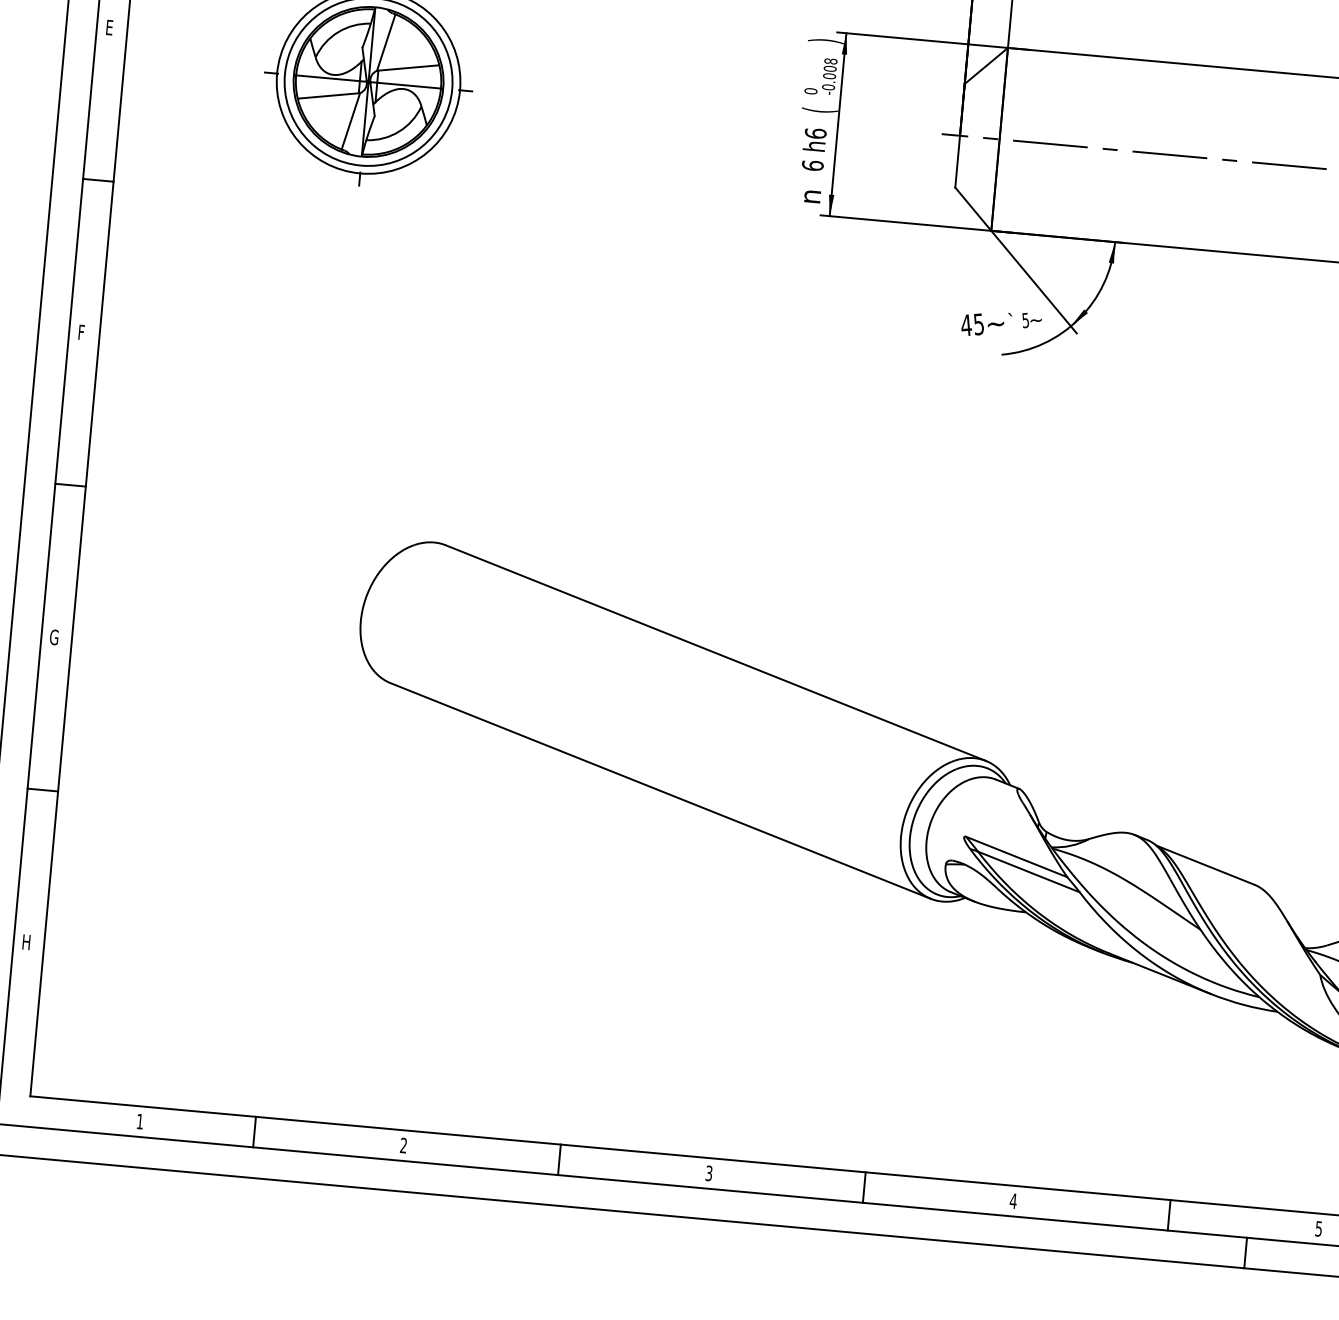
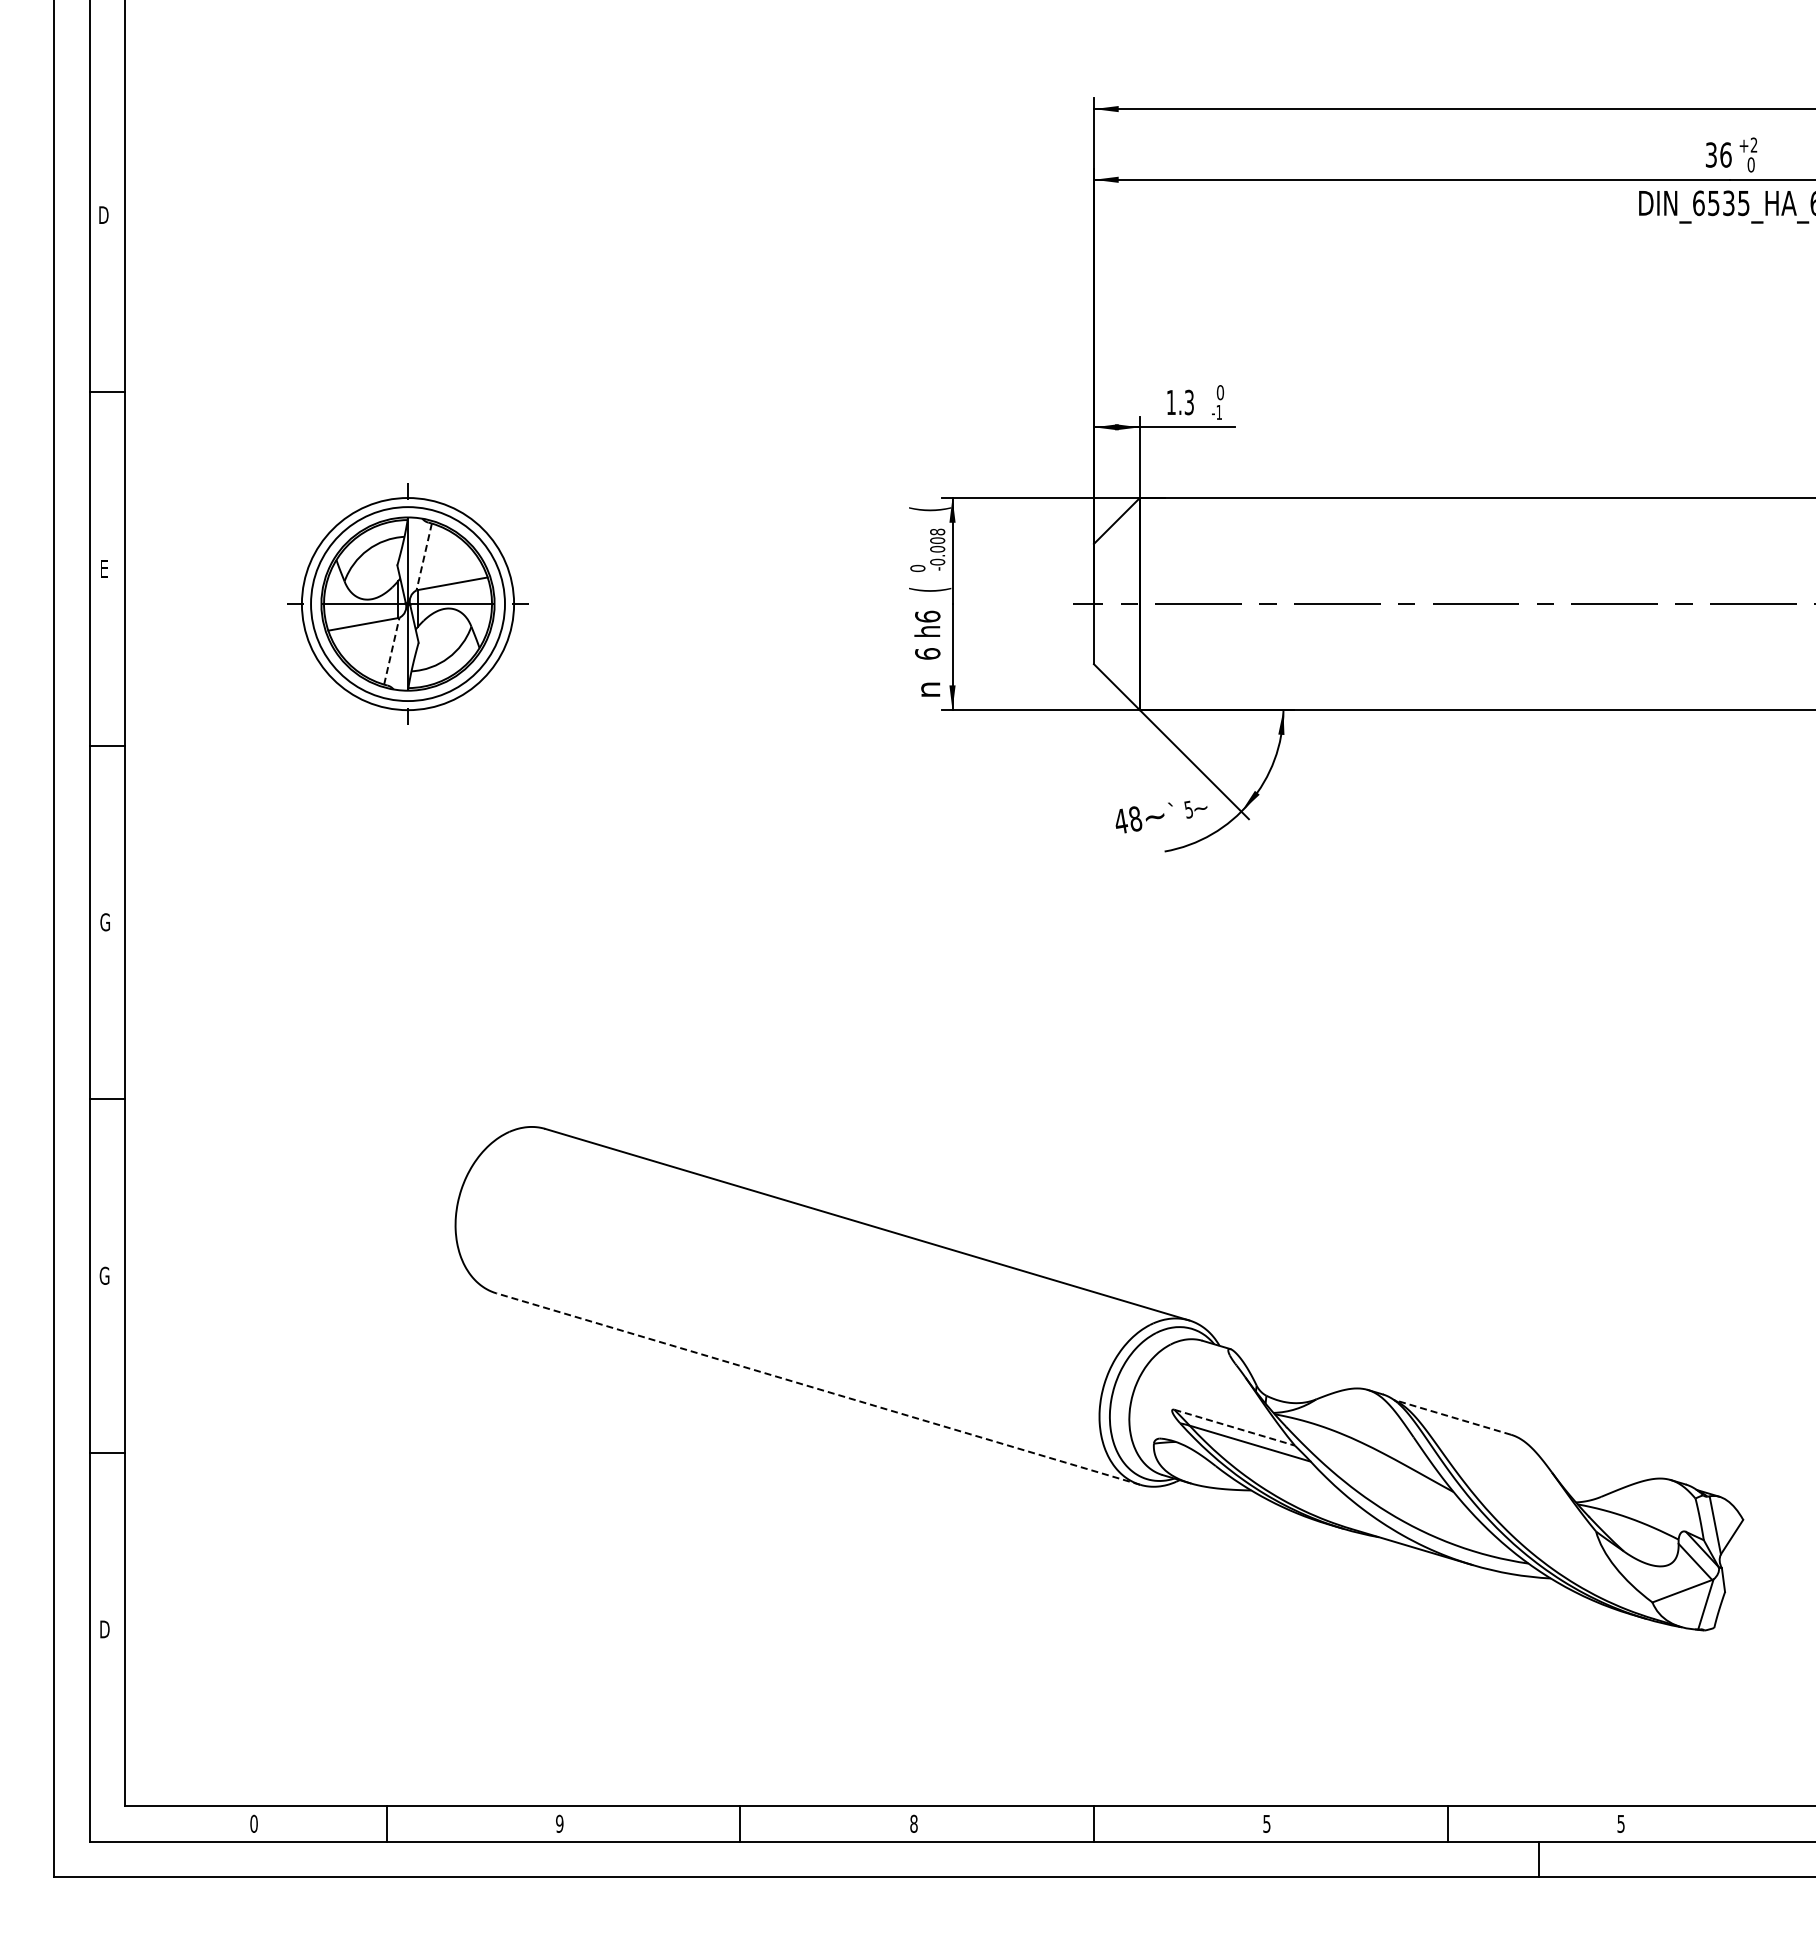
text: (826, 41) -> (930, 509), ) -> (
line: (386, 43) -> (424, 557), solid -> dashed
line: (350, 120) -> (391, 650), solid -> dashed
text: (979, 323) -> (1135, 818), 45 -> 48
text: (81, 332) -> (104, 922), F -> G
line: (660, 791) -> (818, 1389), solid -> dashed
line: (1016, 856) -> (1234, 1427), solid -> dashed
line: (1205, 865) -> (1452, 1417), solid -> dashed
text: (26, 942) -> (104, 1629), H -> D
text: (139, 1121) -> (253, 1823), 1 -> 0
text: (403, 1145) -> (559, 1823), 2 -> 9
text: (708, 1173) -> (913, 1823), 3 -> 8
text: (1013, 1200) -> (1266, 1823), 4 -> 5

